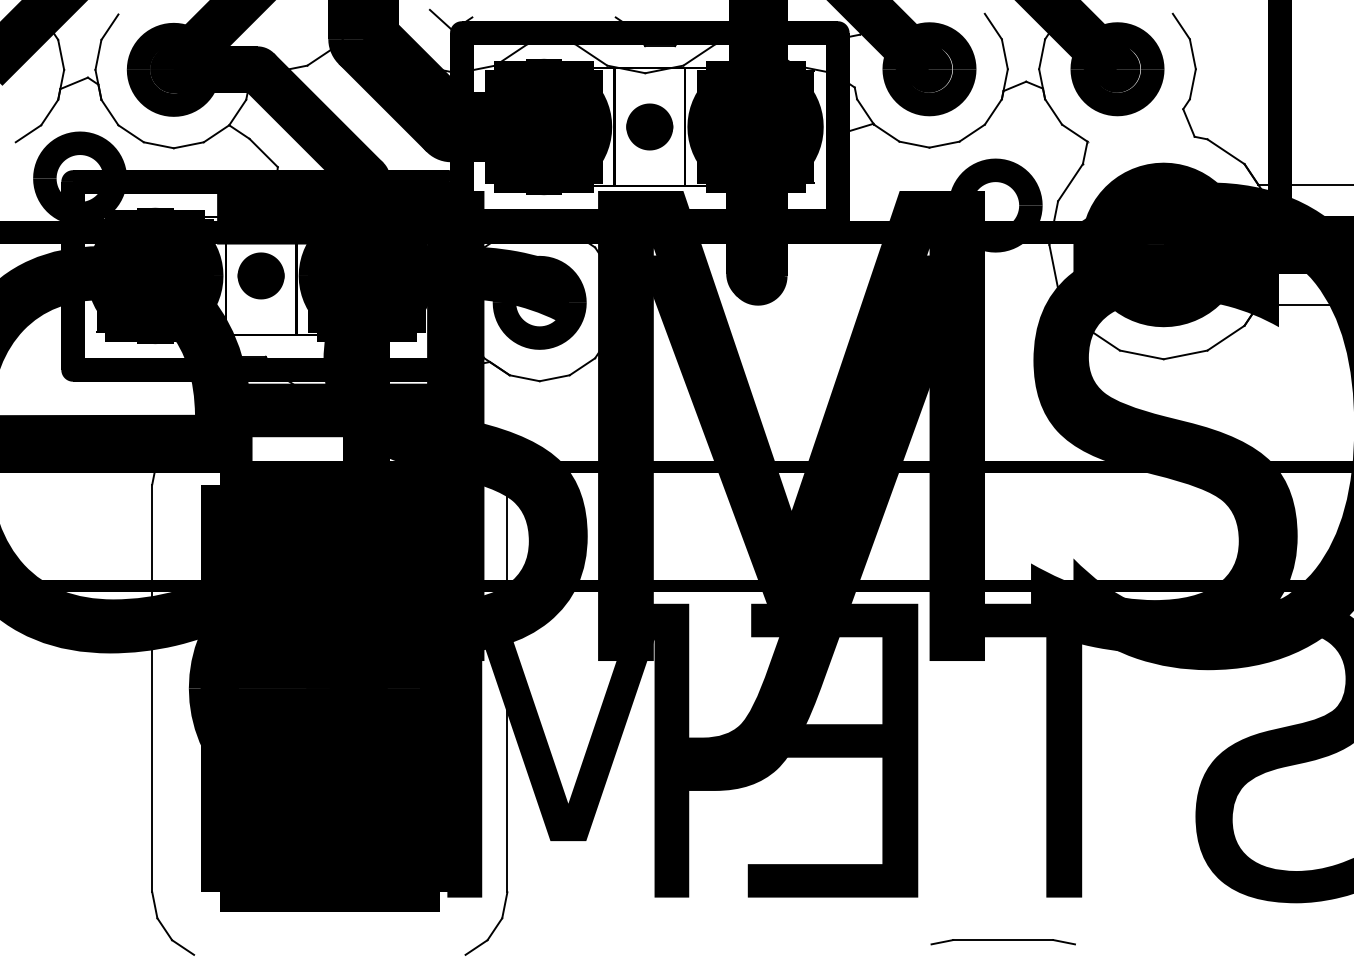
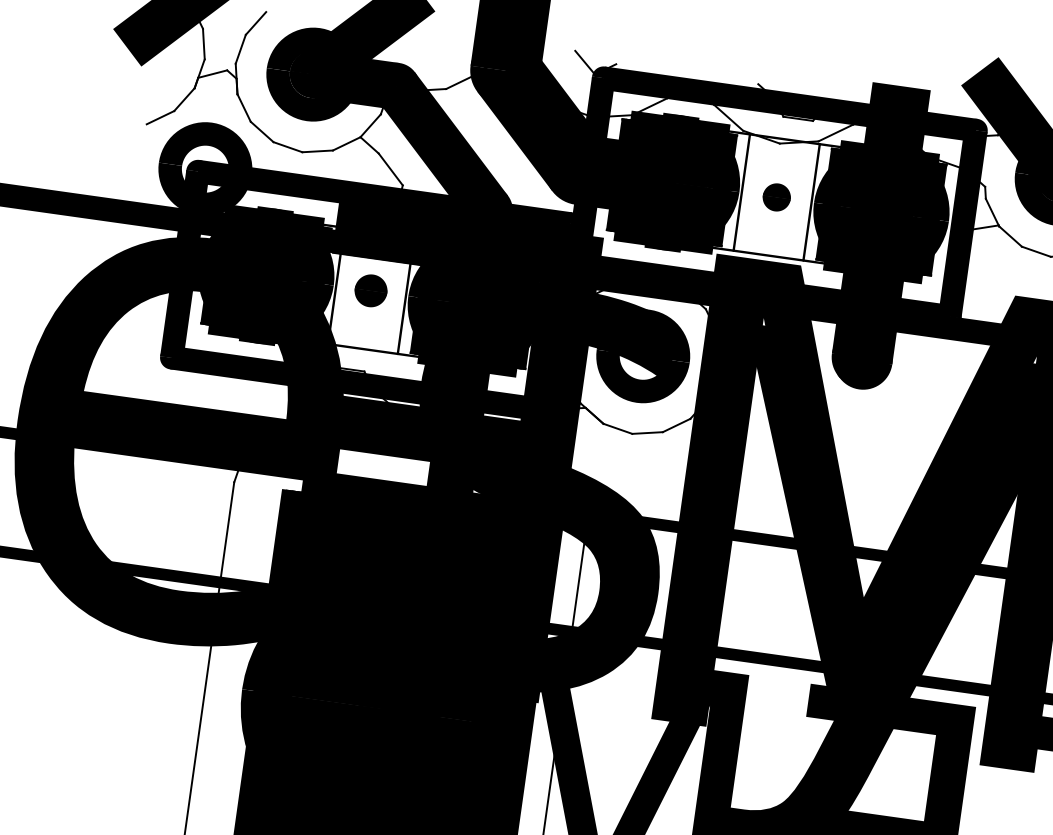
part: (649, 126) -> (776, 196), size x0.6
part: (260, 275) -> (370, 290), size x0.7

